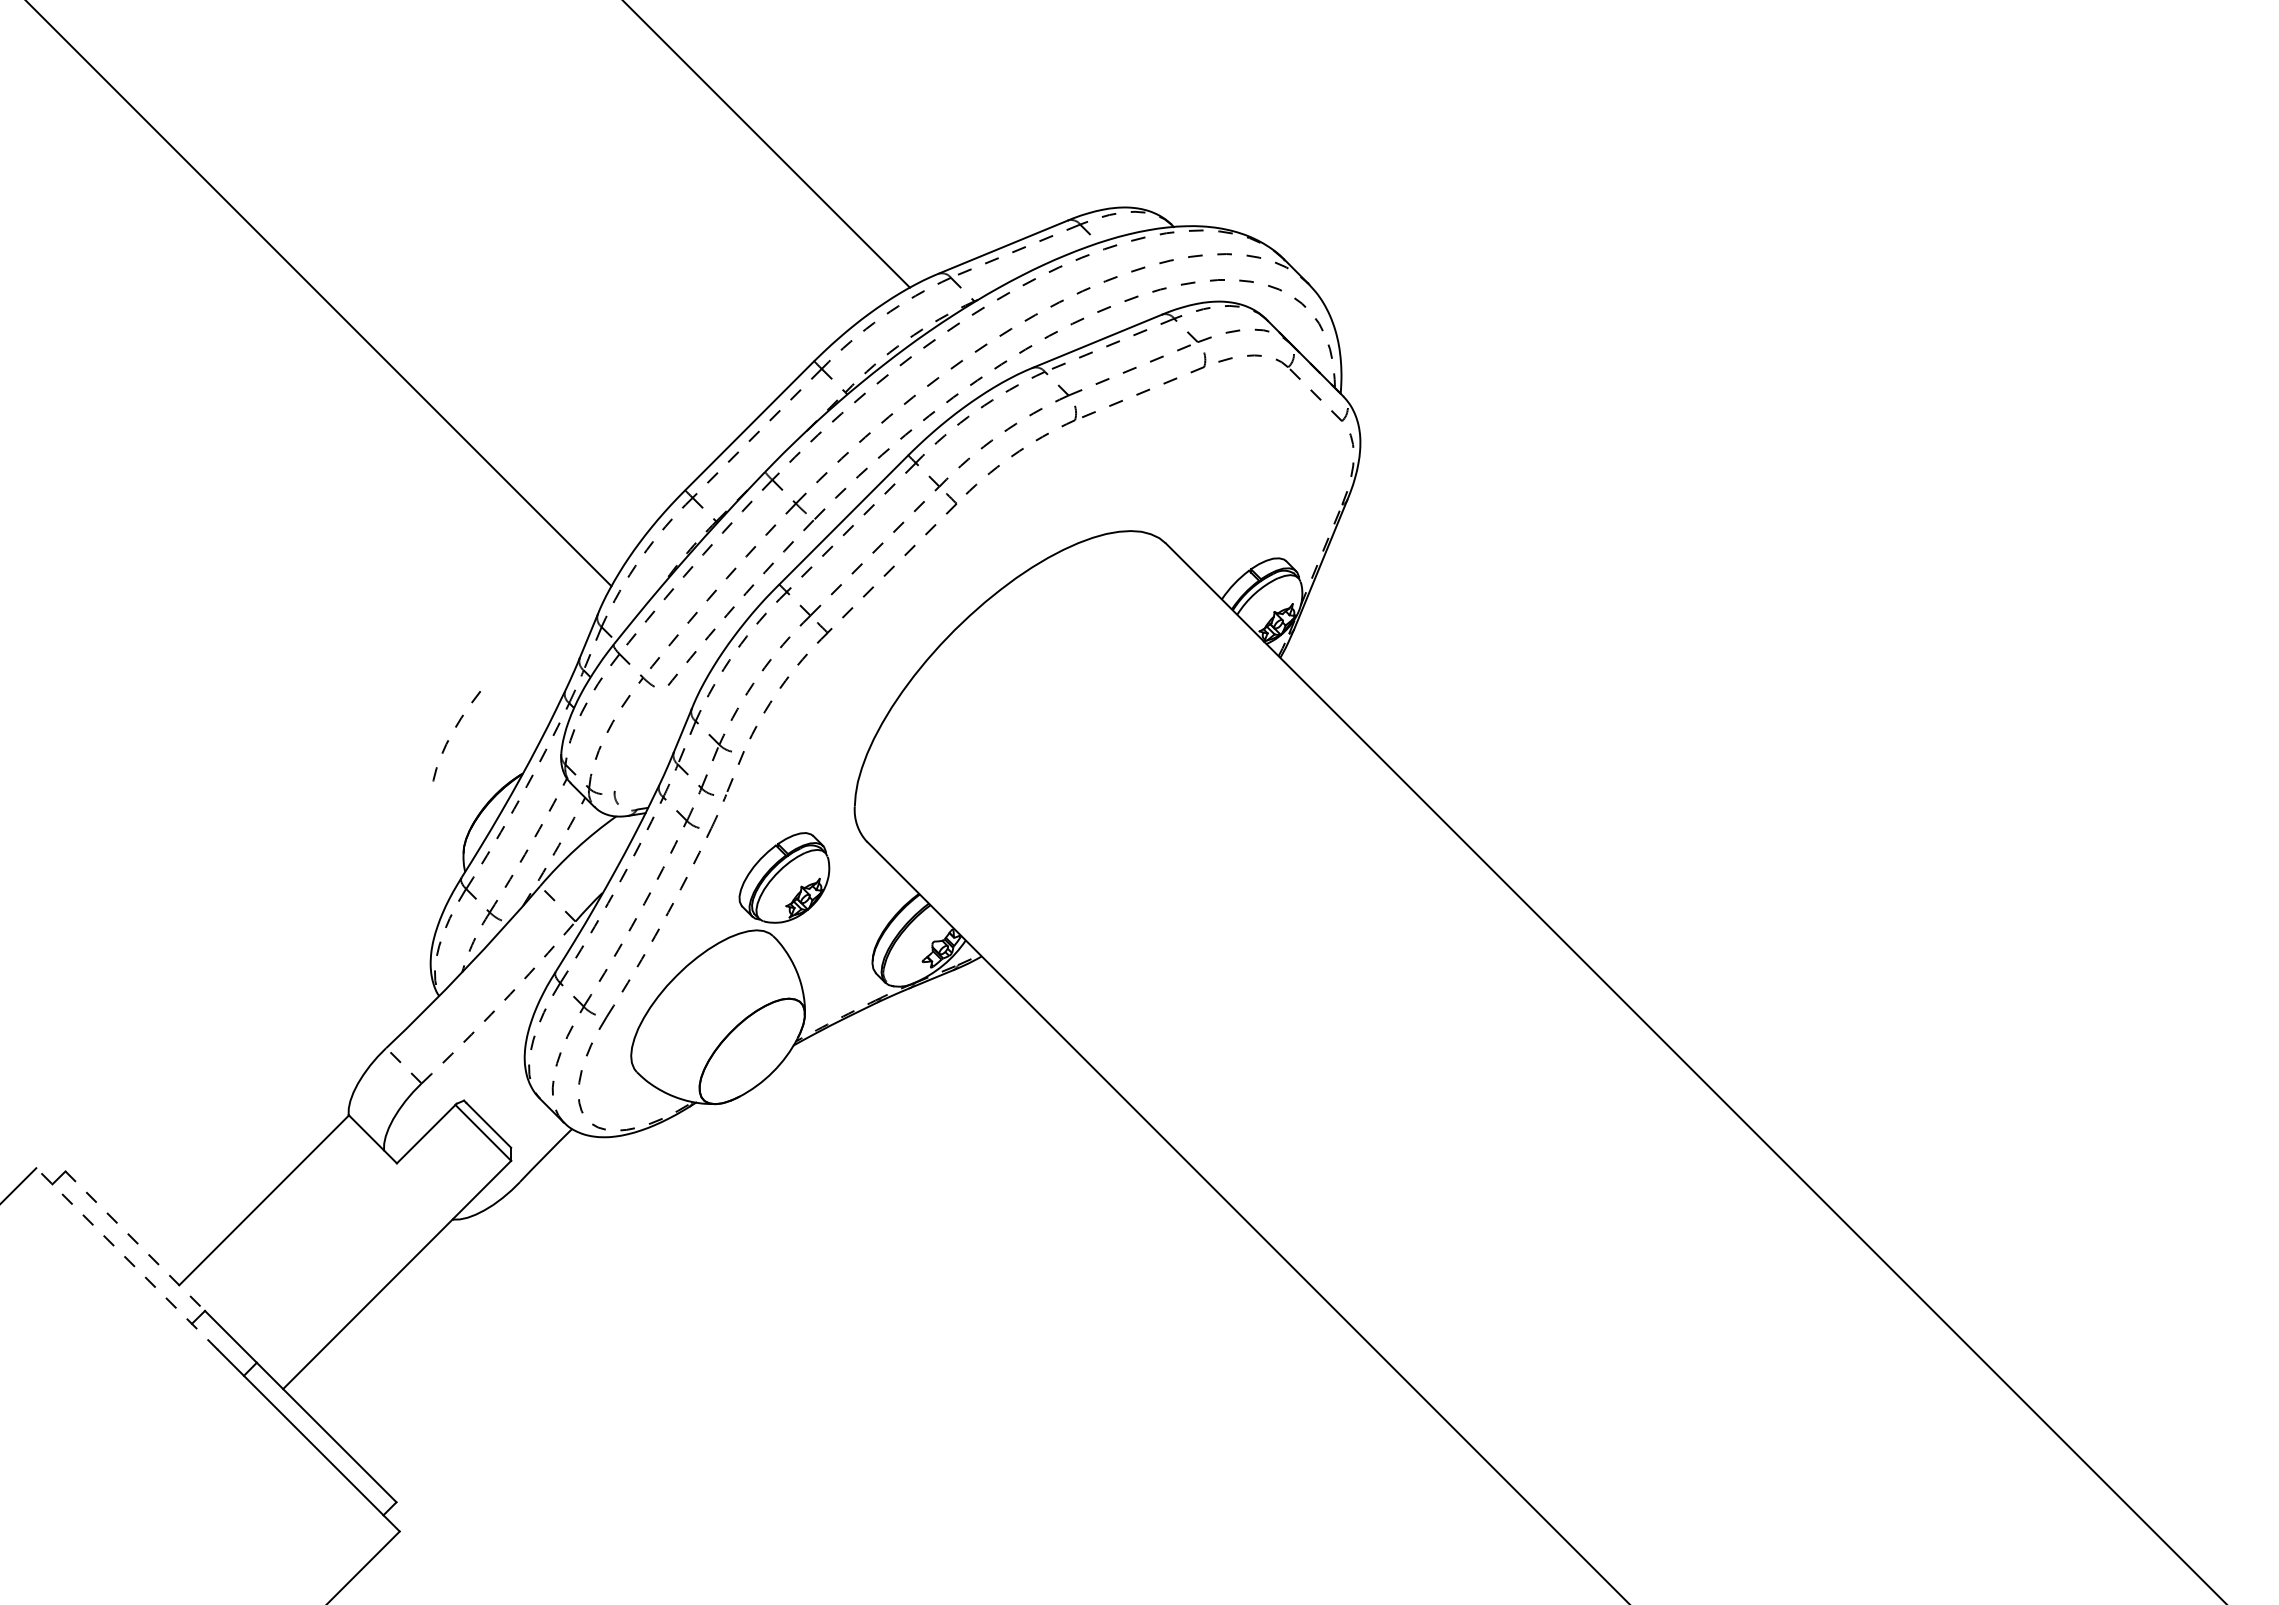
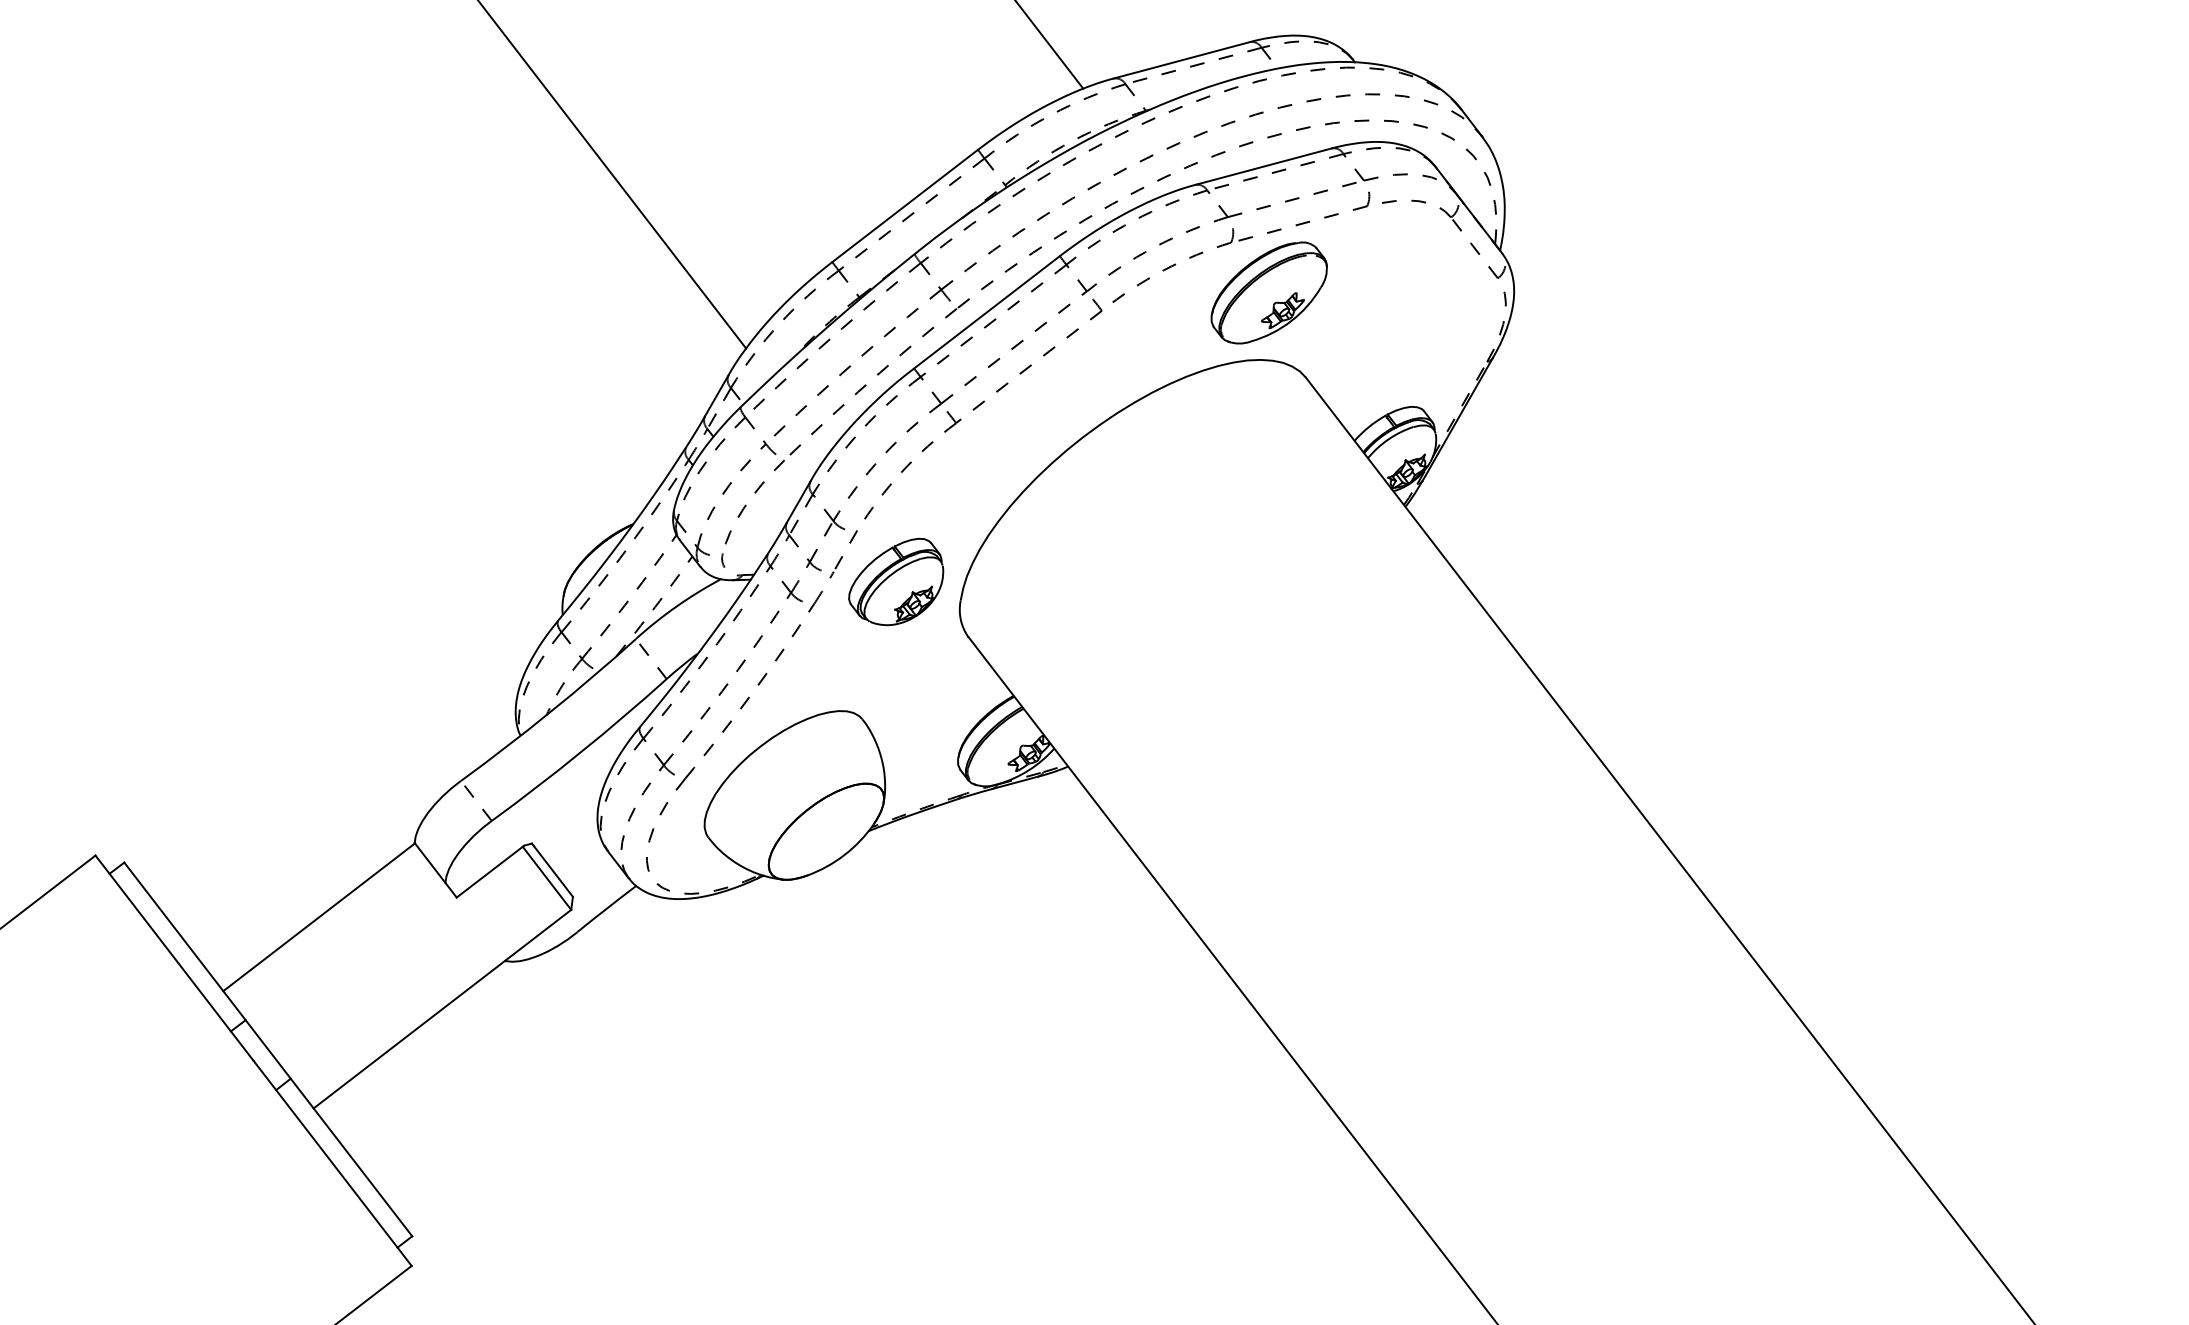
part: (1118, 464) -> (1268, 292), added
curve: (448, 740) -> (746, 505), moved
part: (784, 877) -> (896, 580), moved
arc: (500, 1004) -> (580, 752), dashed -> solid
line: (135, 1241) -> (185, 941), dashed -> solid
line: (126, 1258) -> (173, 957), dashed -> solid

